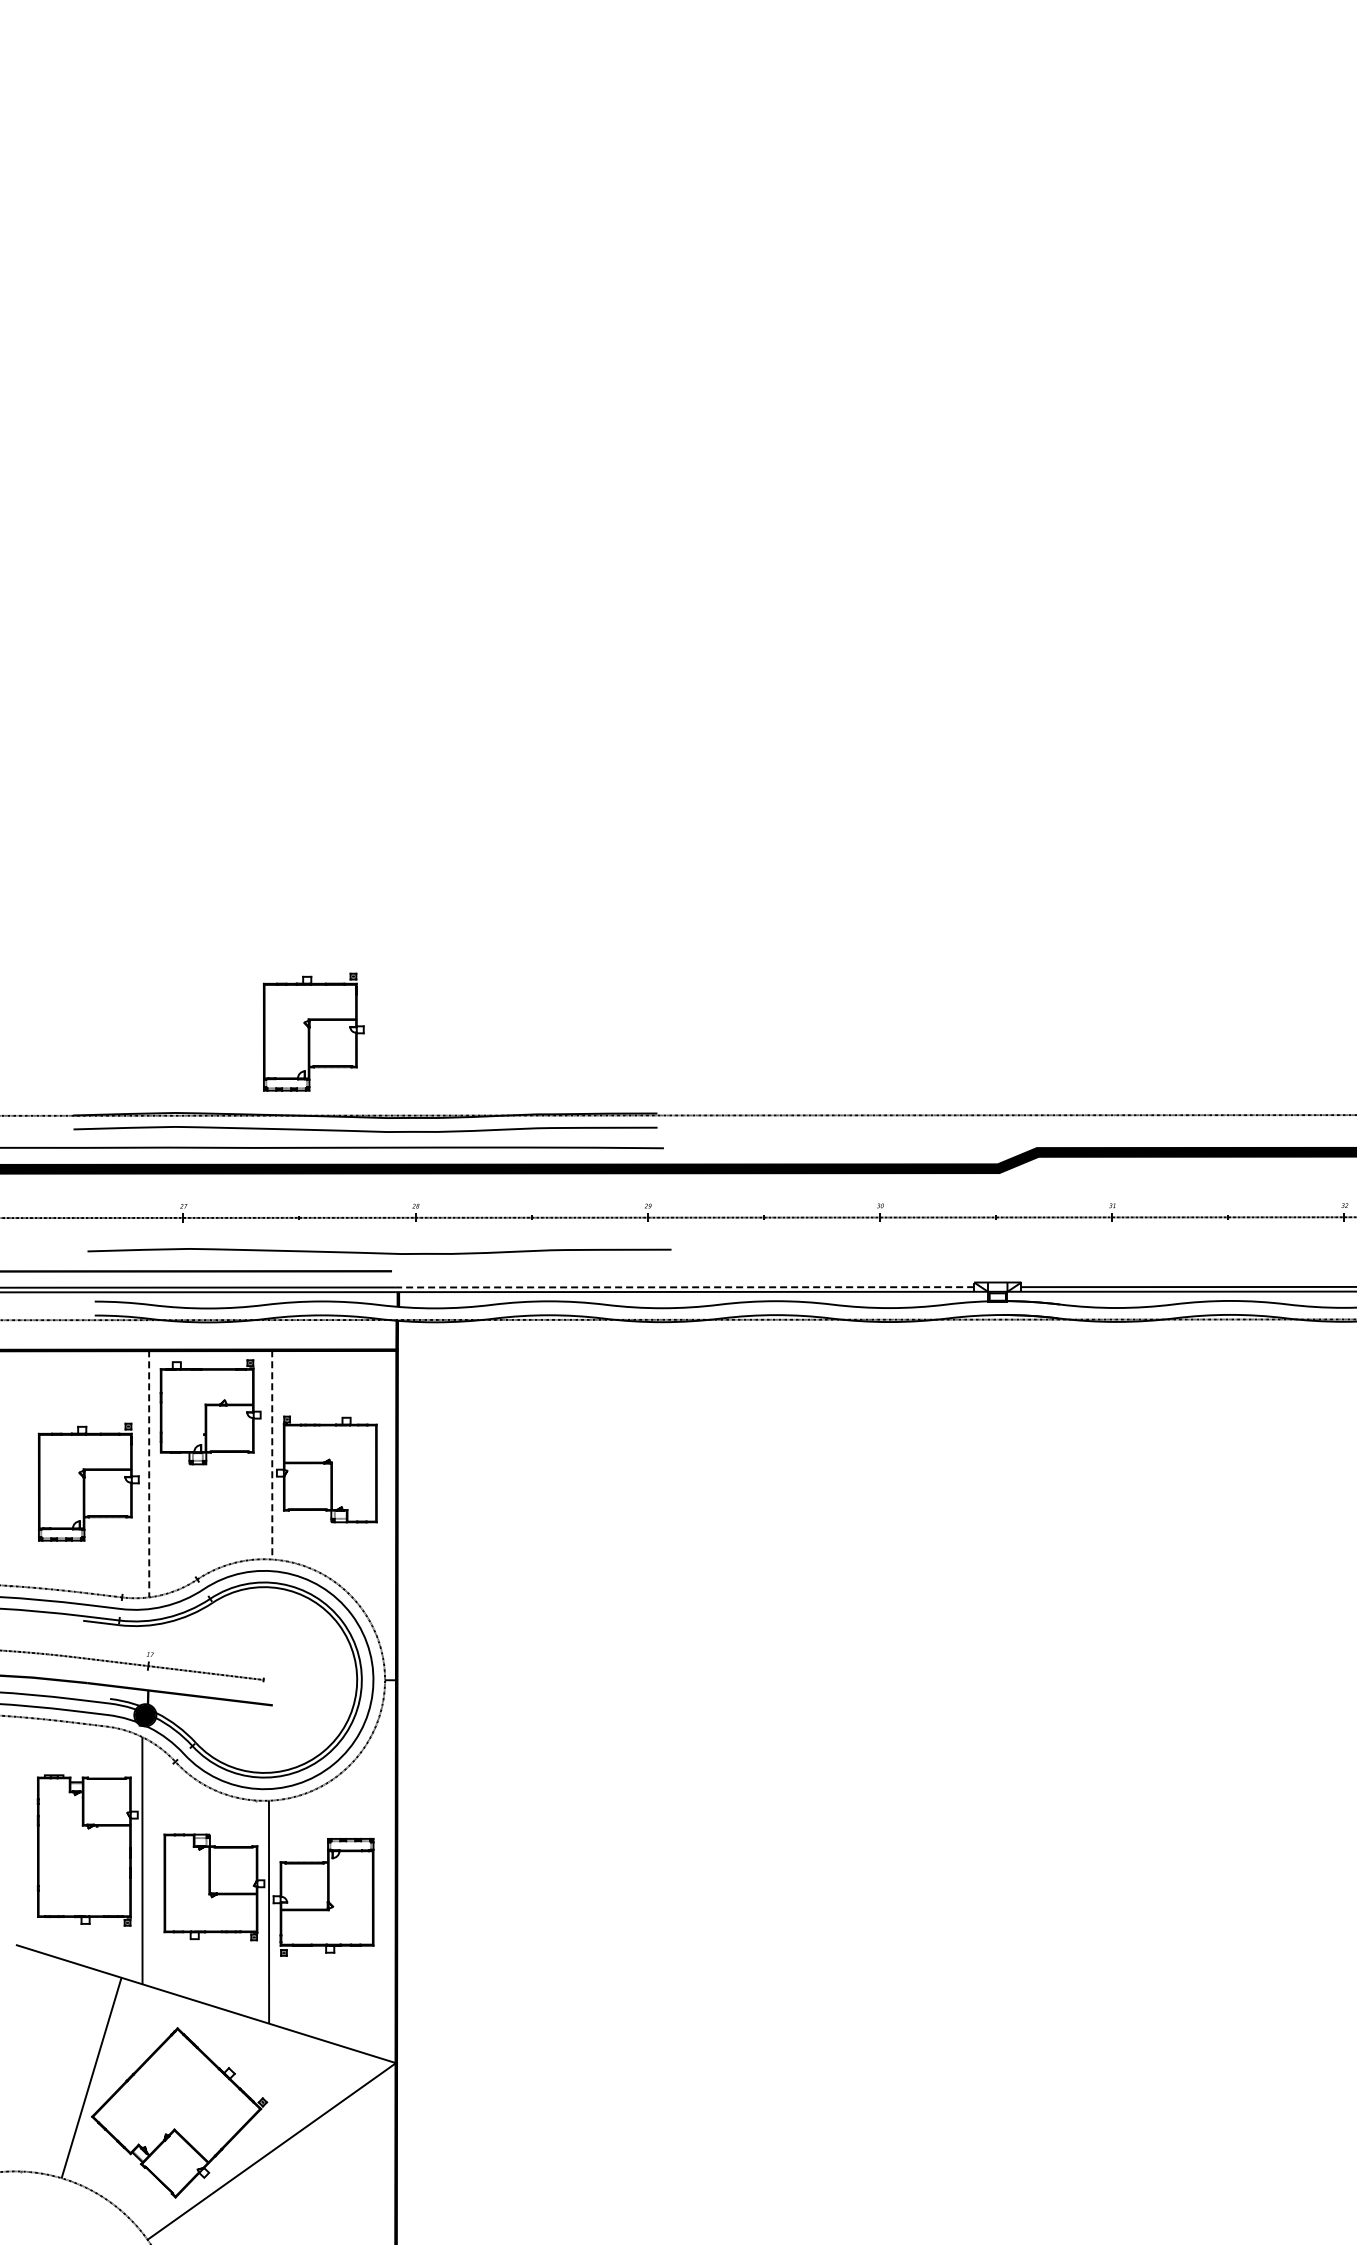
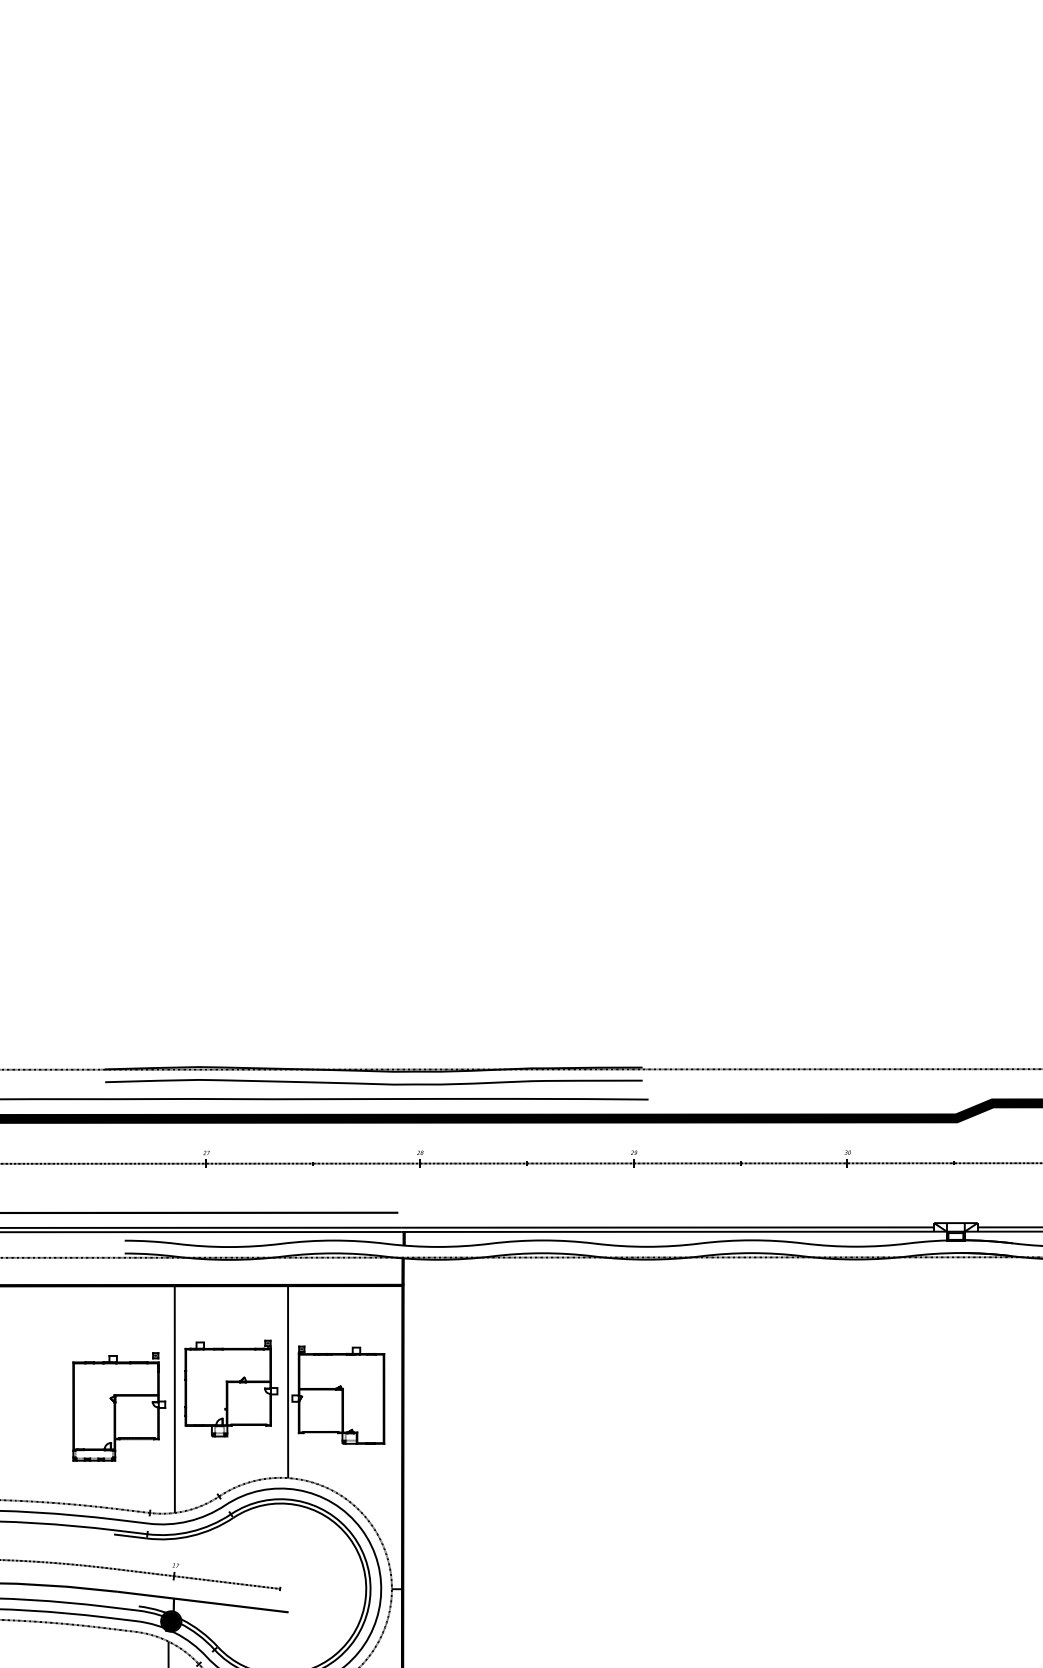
part: (313, 1031) -> (326, 992), removed
curve: (379, 1252) -> (386, 1195), removed
line: (684, 1287) -> (667, 1227), dashed -> solid
part: (210, 1412) -> (231, 1388), moved
line: (272, 1454) -> (288, 1381), dashed -> solid
line: (149, 1473) -> (175, 1398), dashed -> solid

